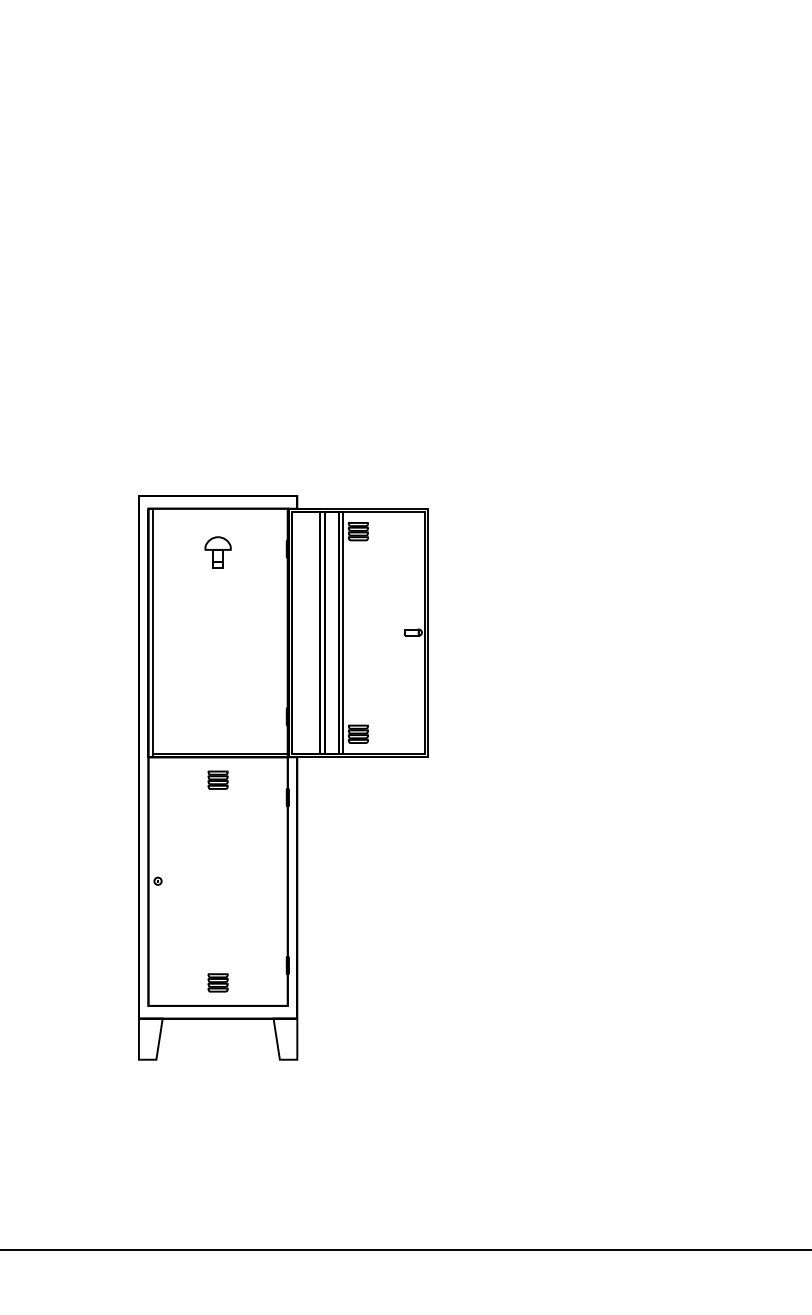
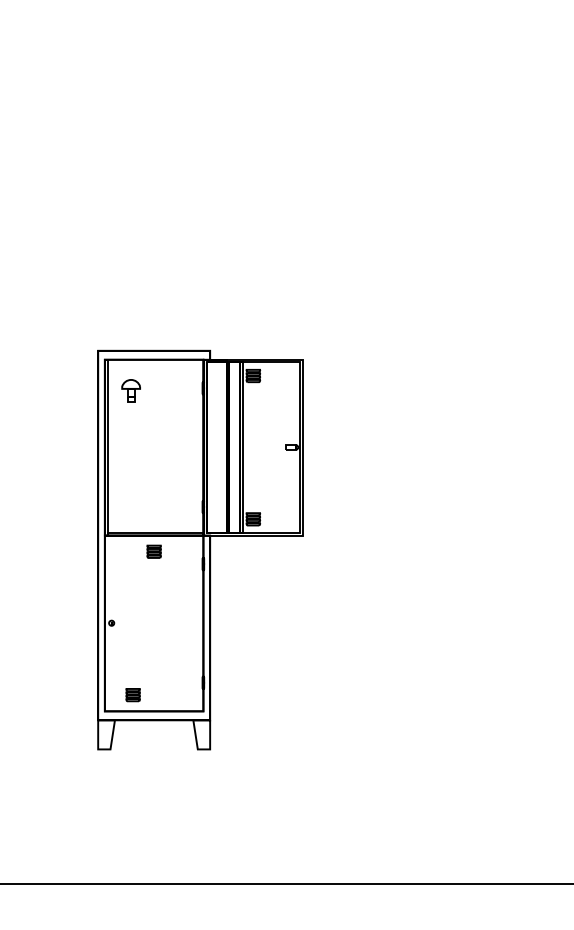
part: (217, 552) -> (130, 390), moved
part: (217, 983) -> (132, 695), moved

